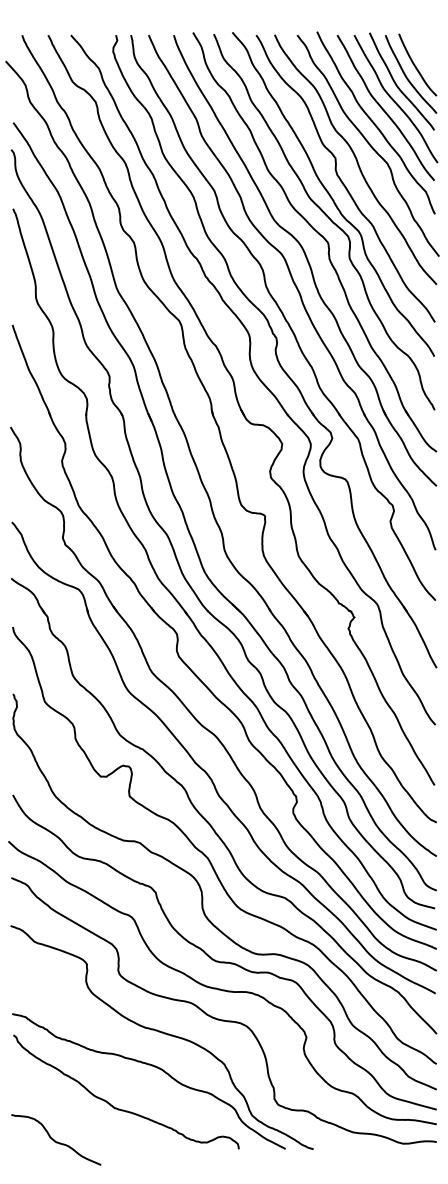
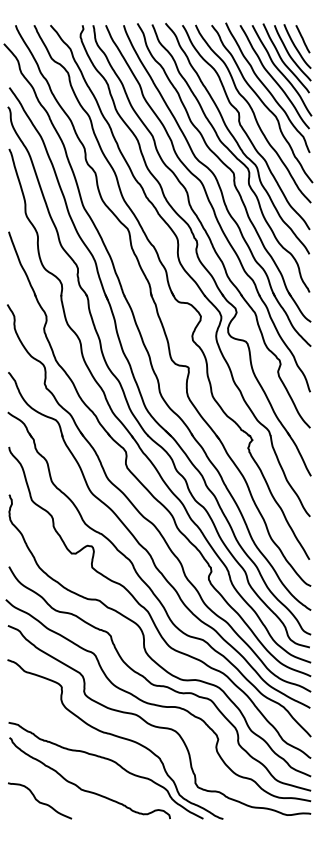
line: (425, 54) -> (303, 39), added
curve: (55, 1140) -> (39, 801), moved

